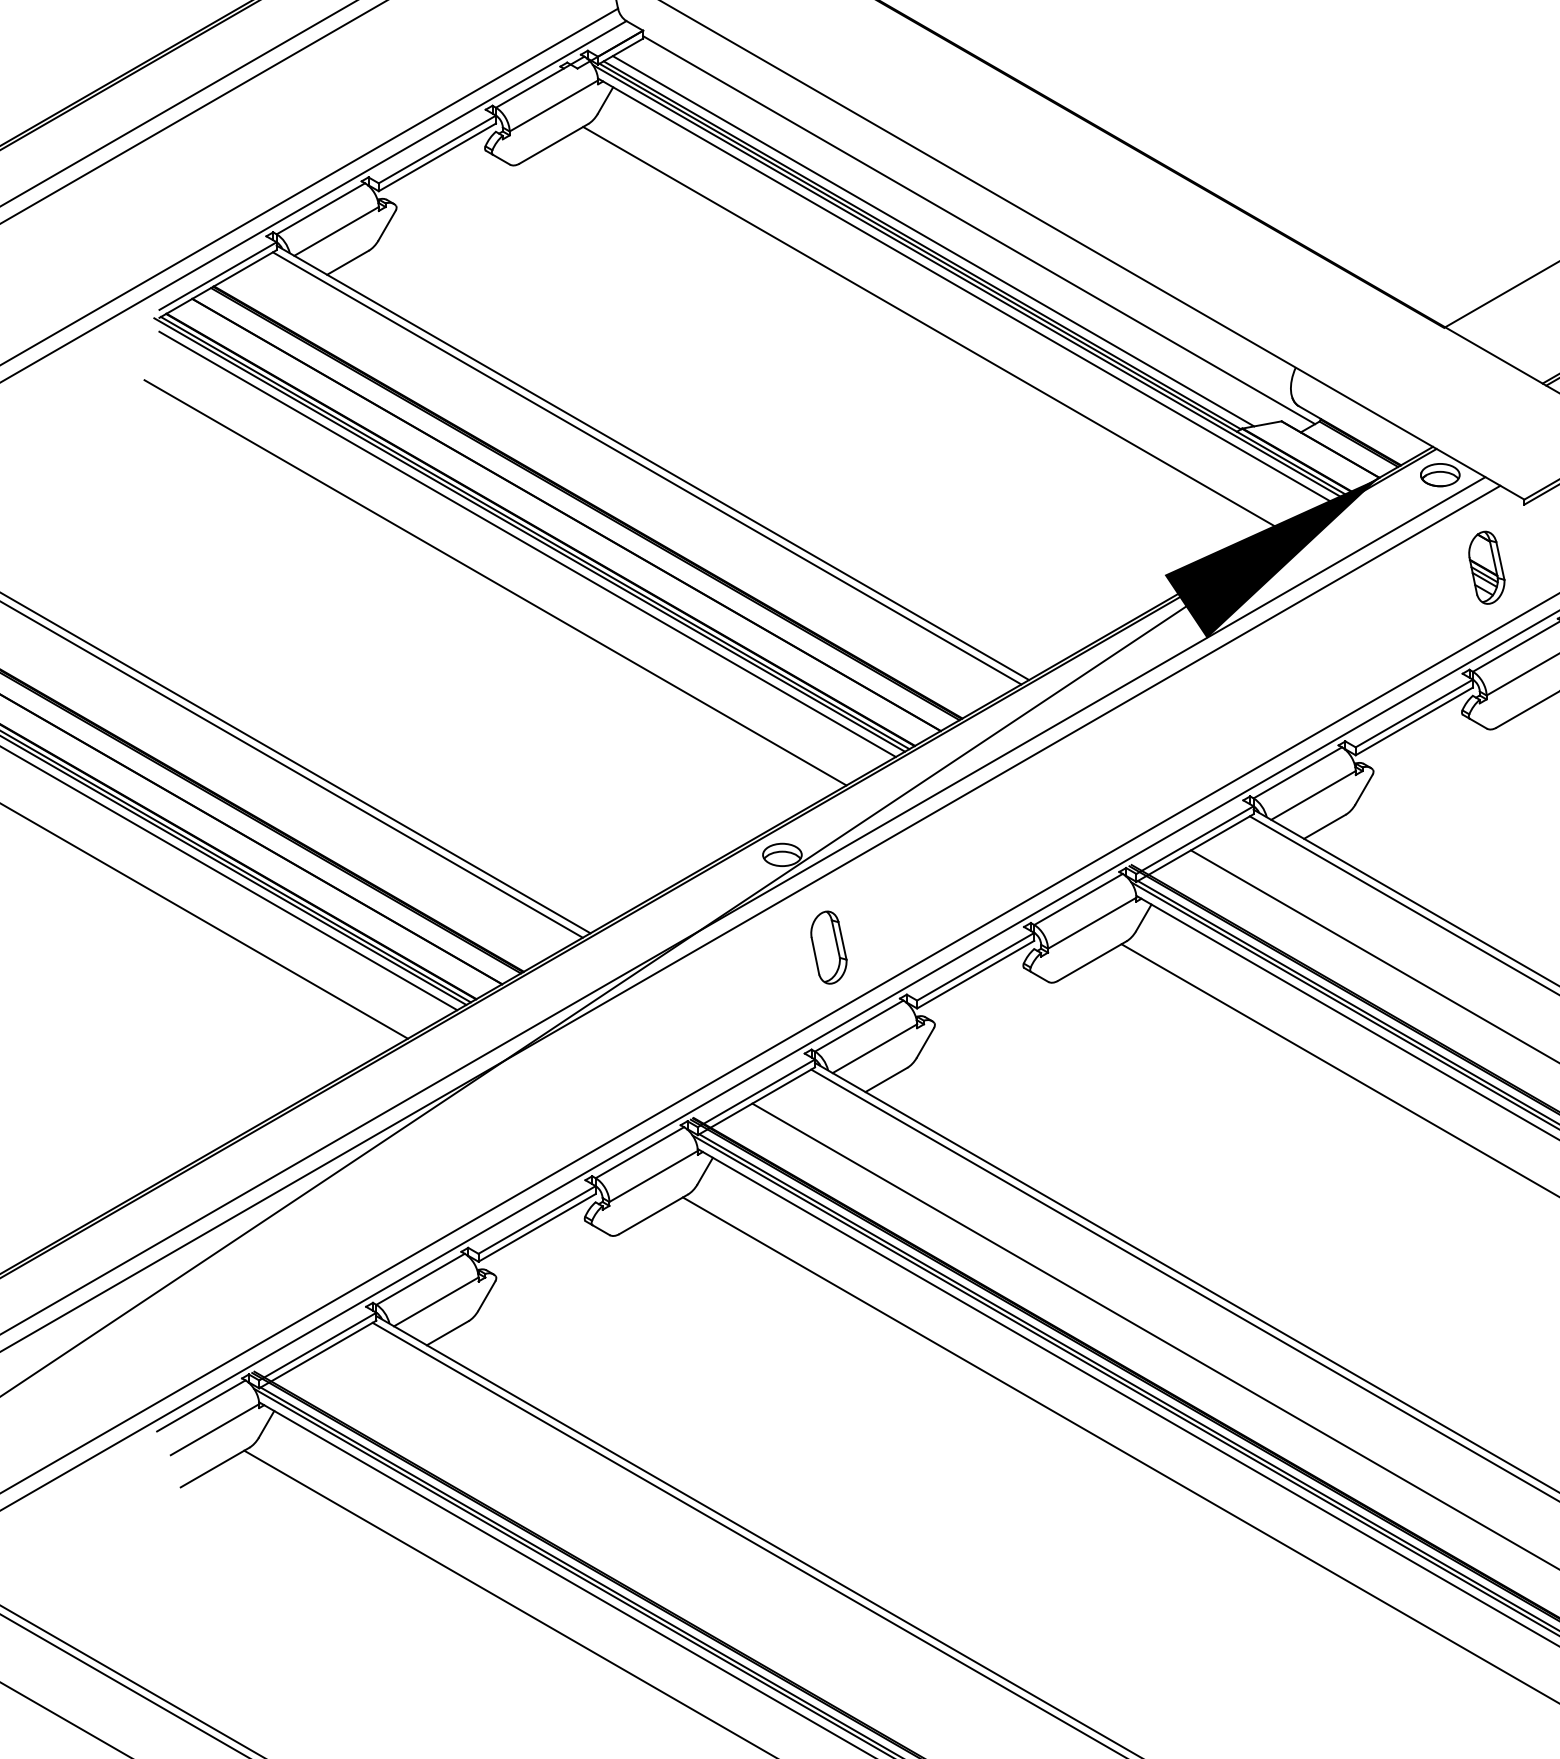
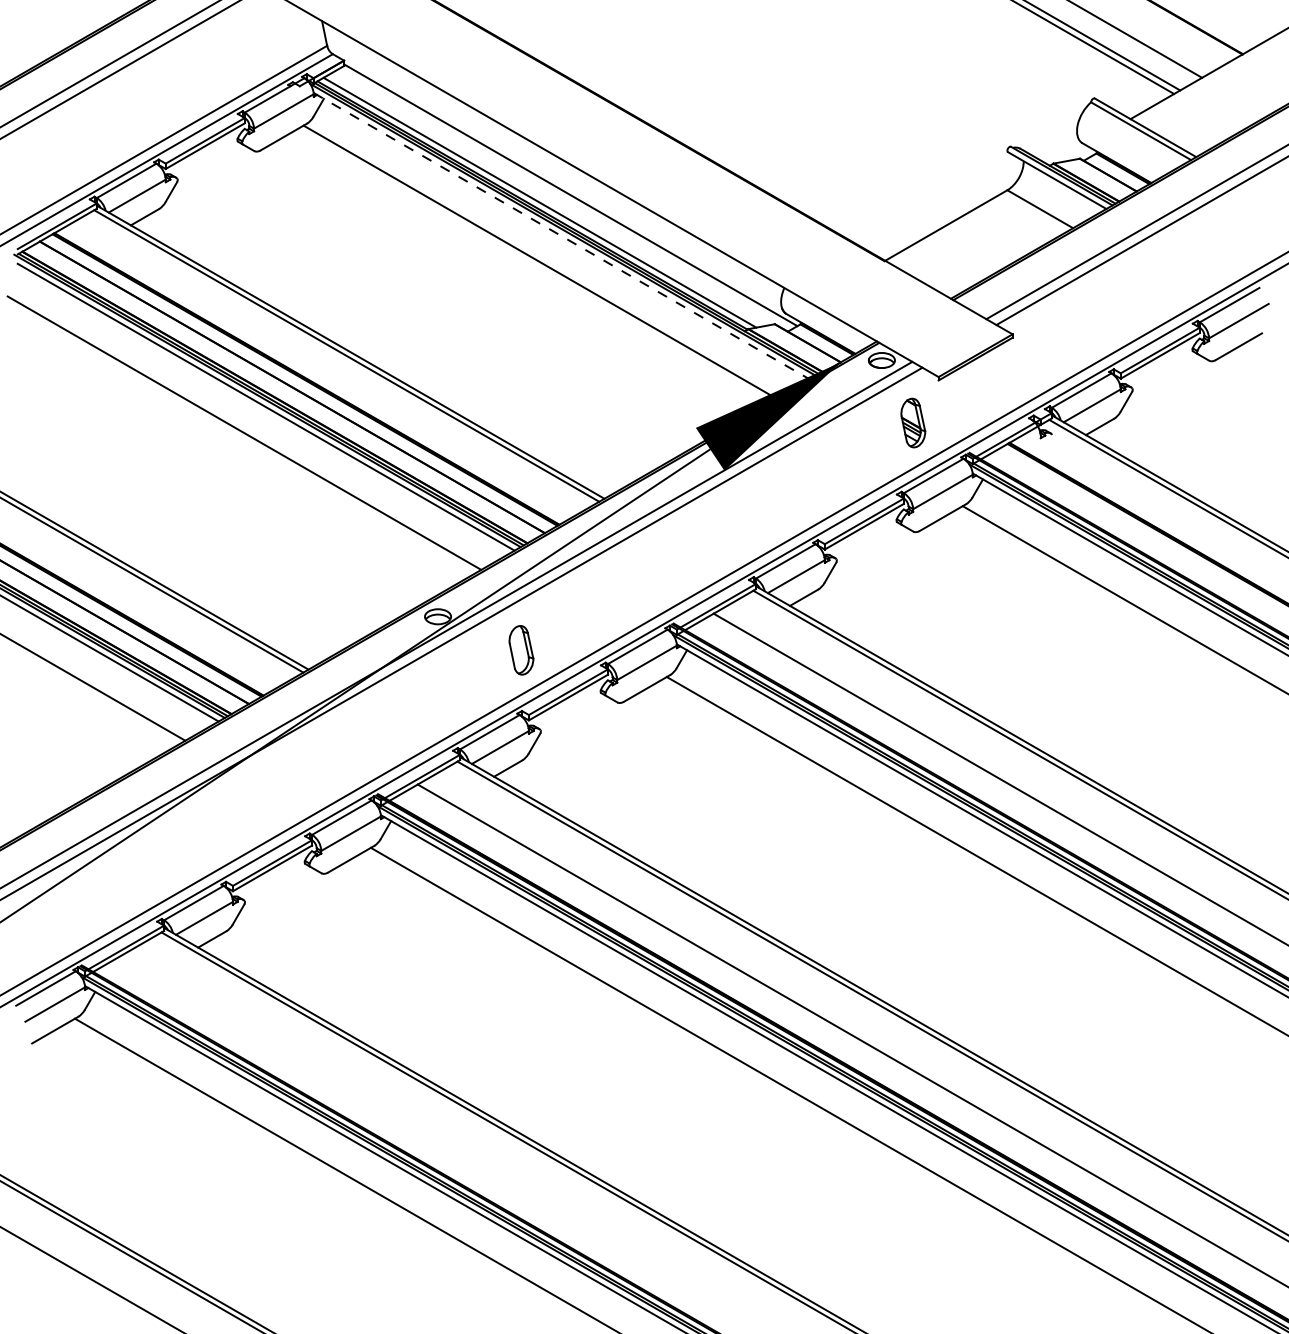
line: (966, 291) -> (562, 236), solid -> dashed
part: (829, 947) -> (521, 650), moved

